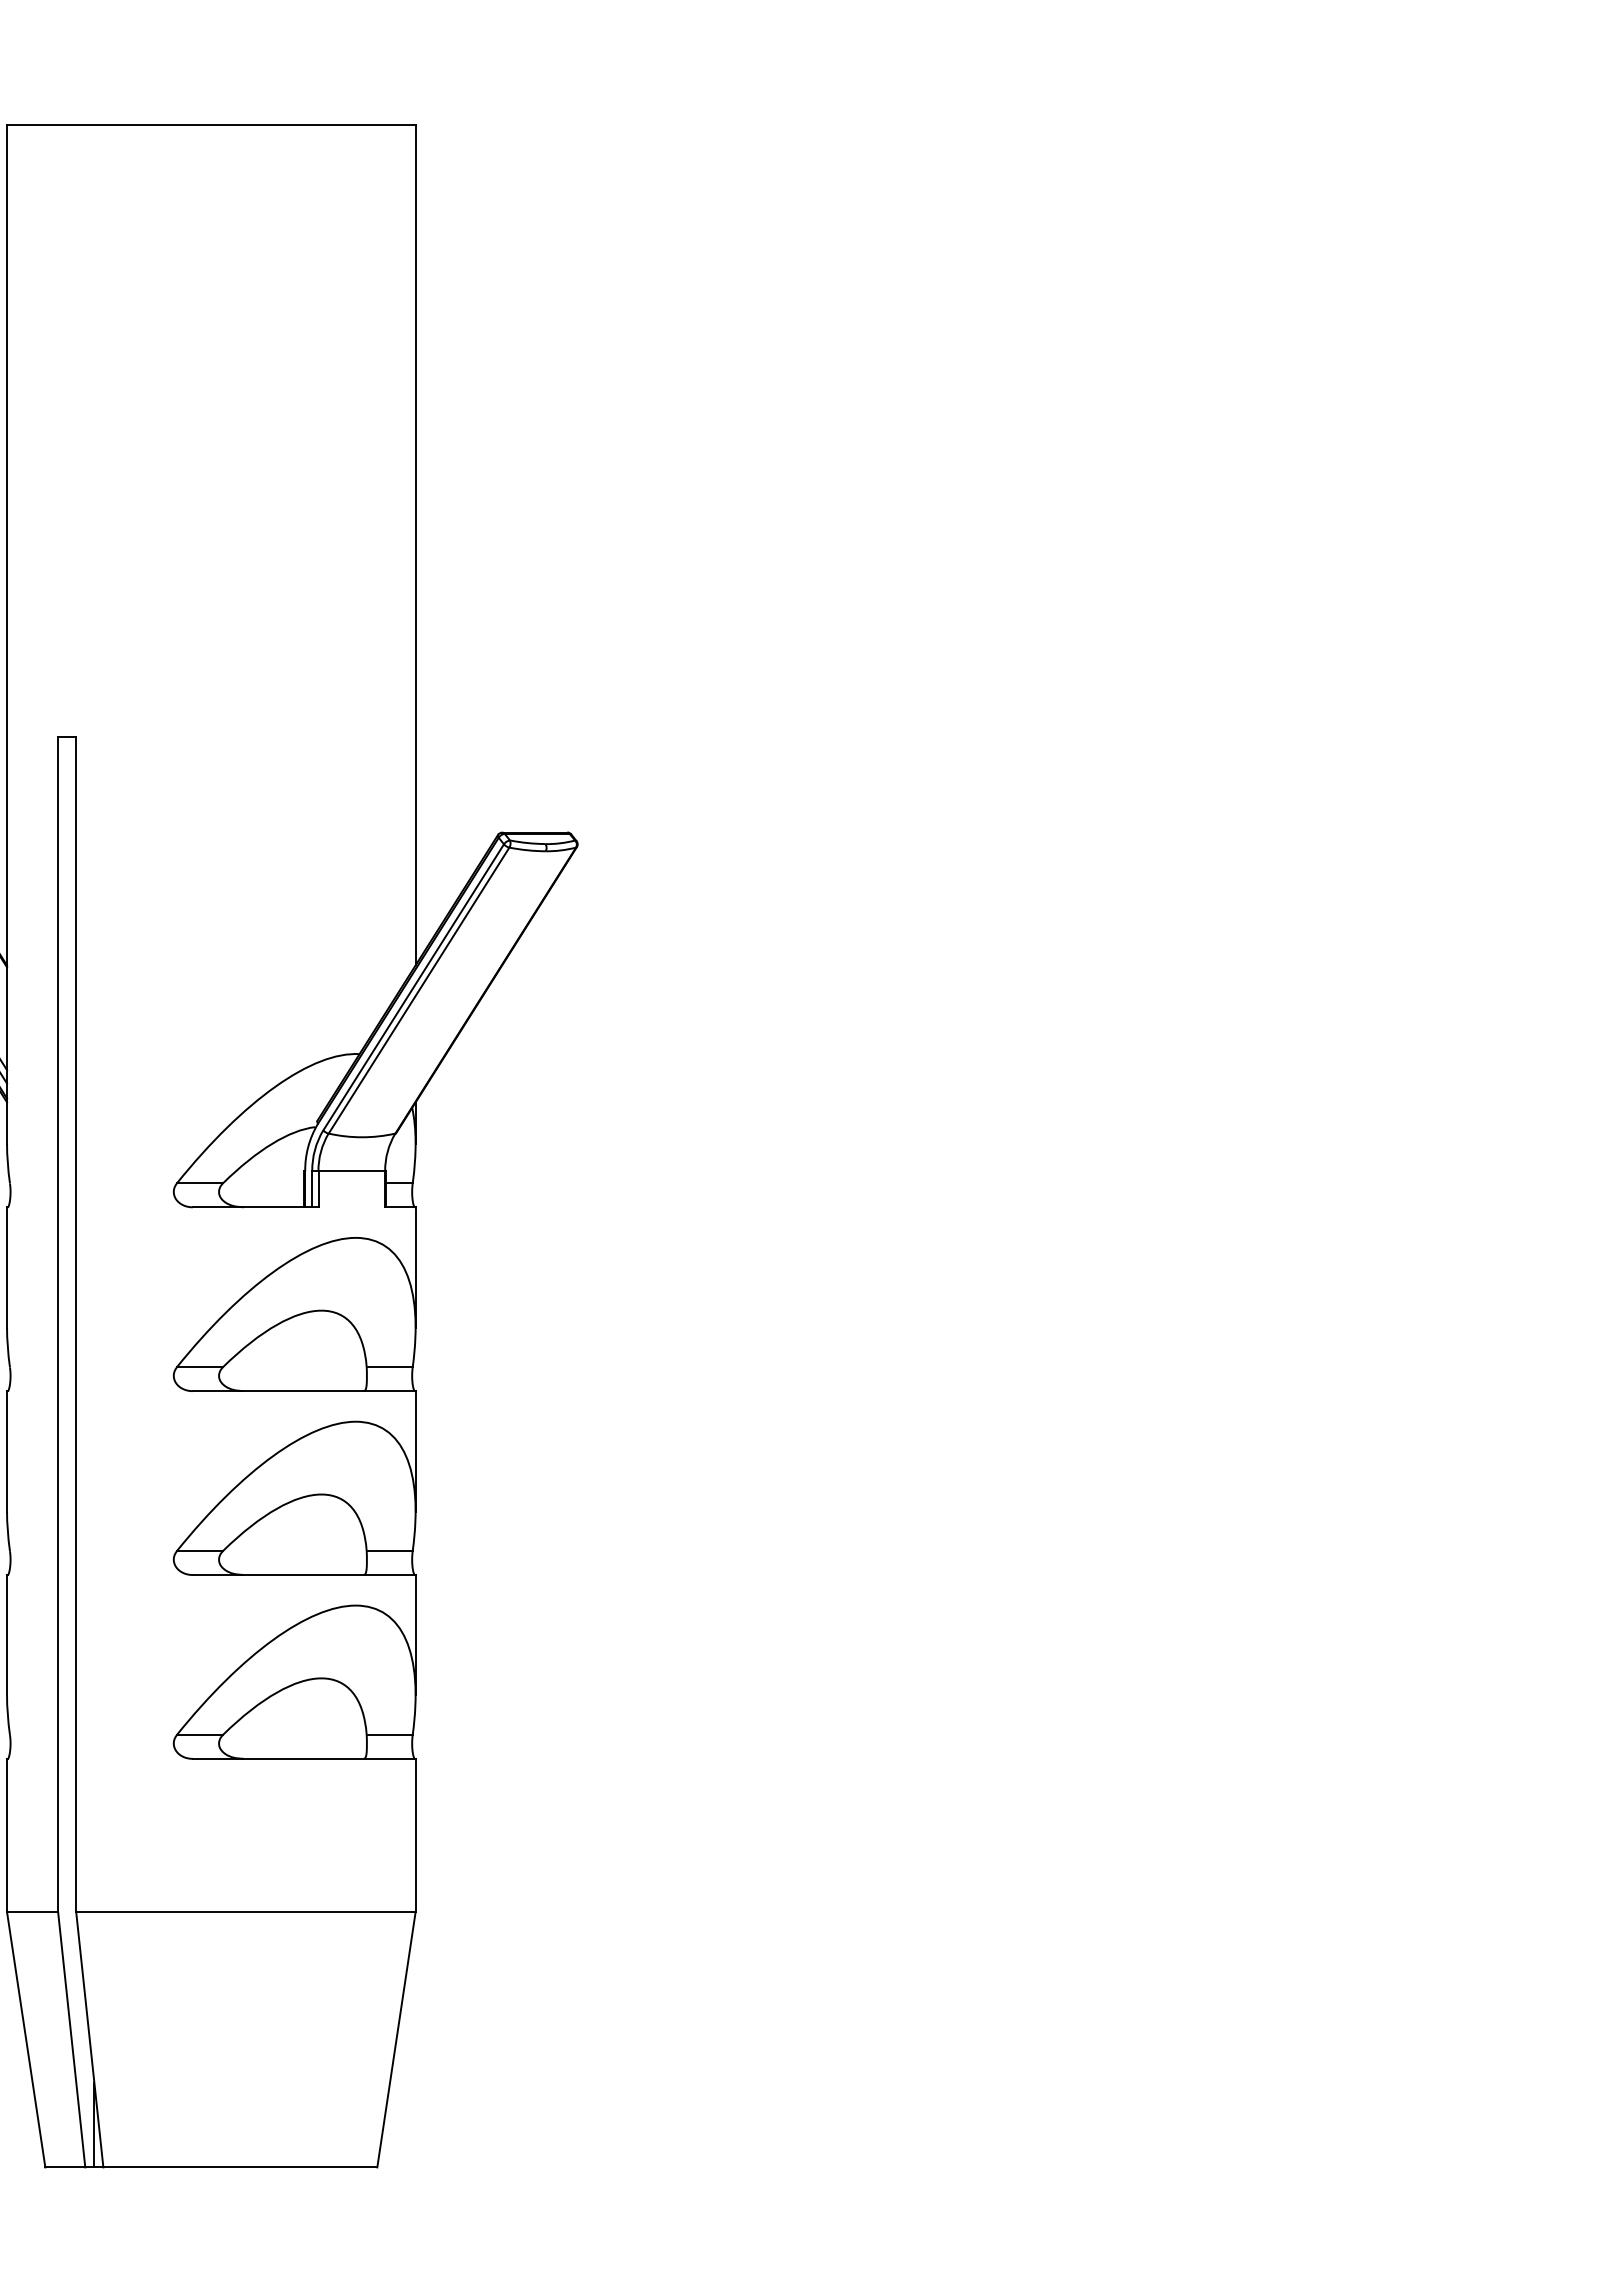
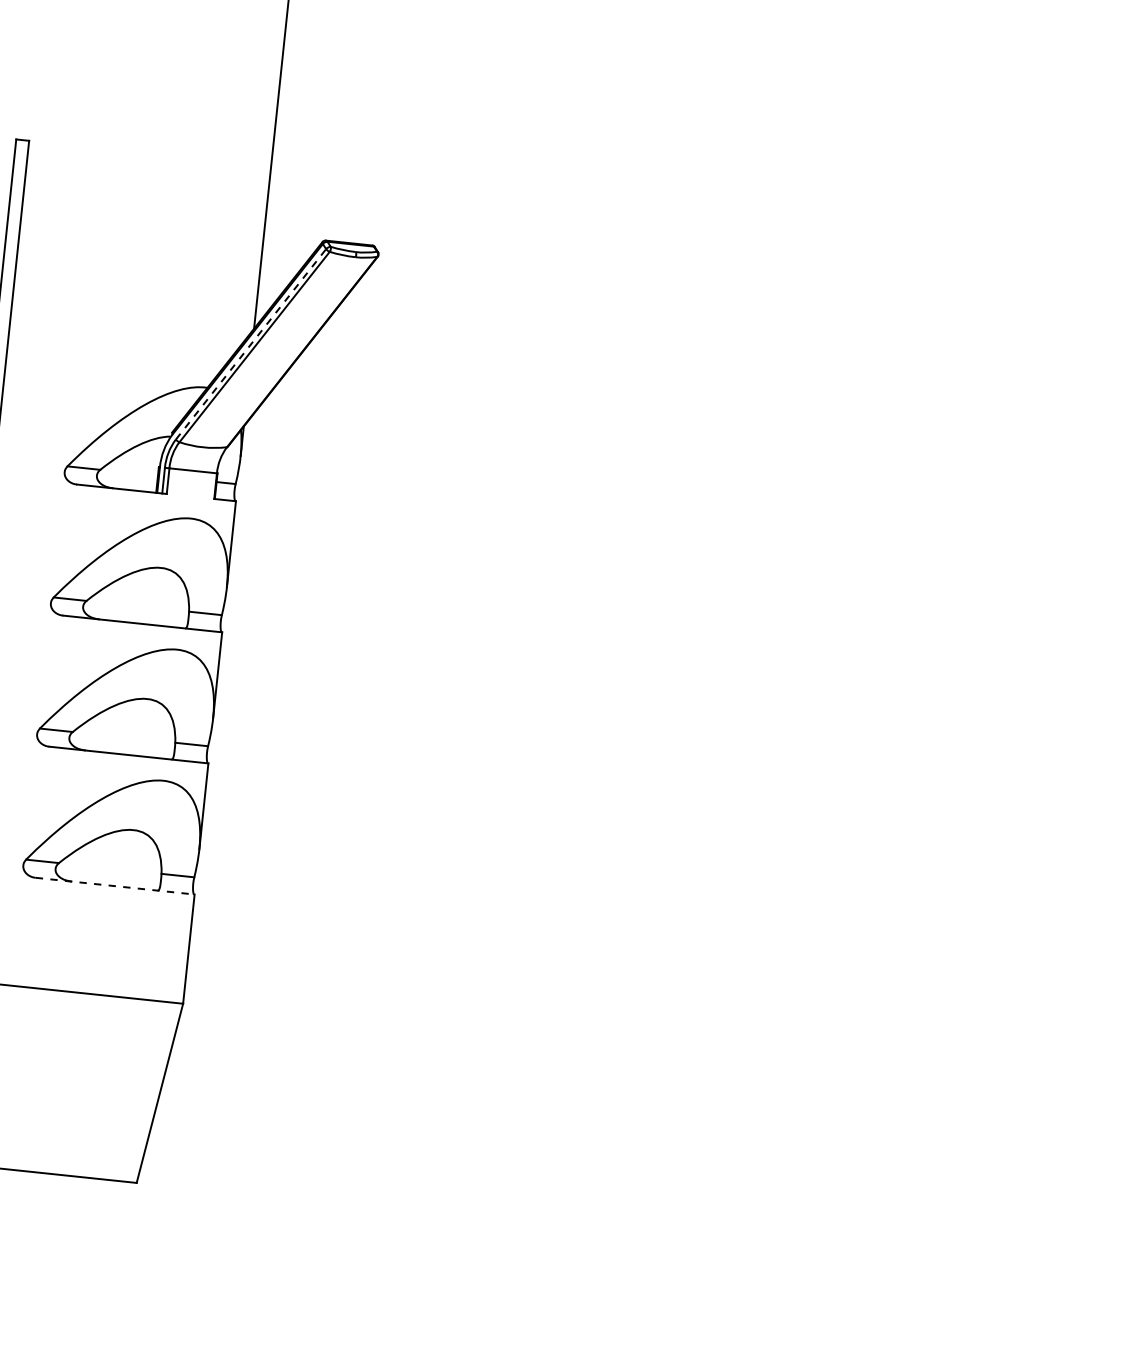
line: (413, 986) -> (250, 343), solid -> dashed
line: (304, 1758) -> (115, 885), solid -> dashed

